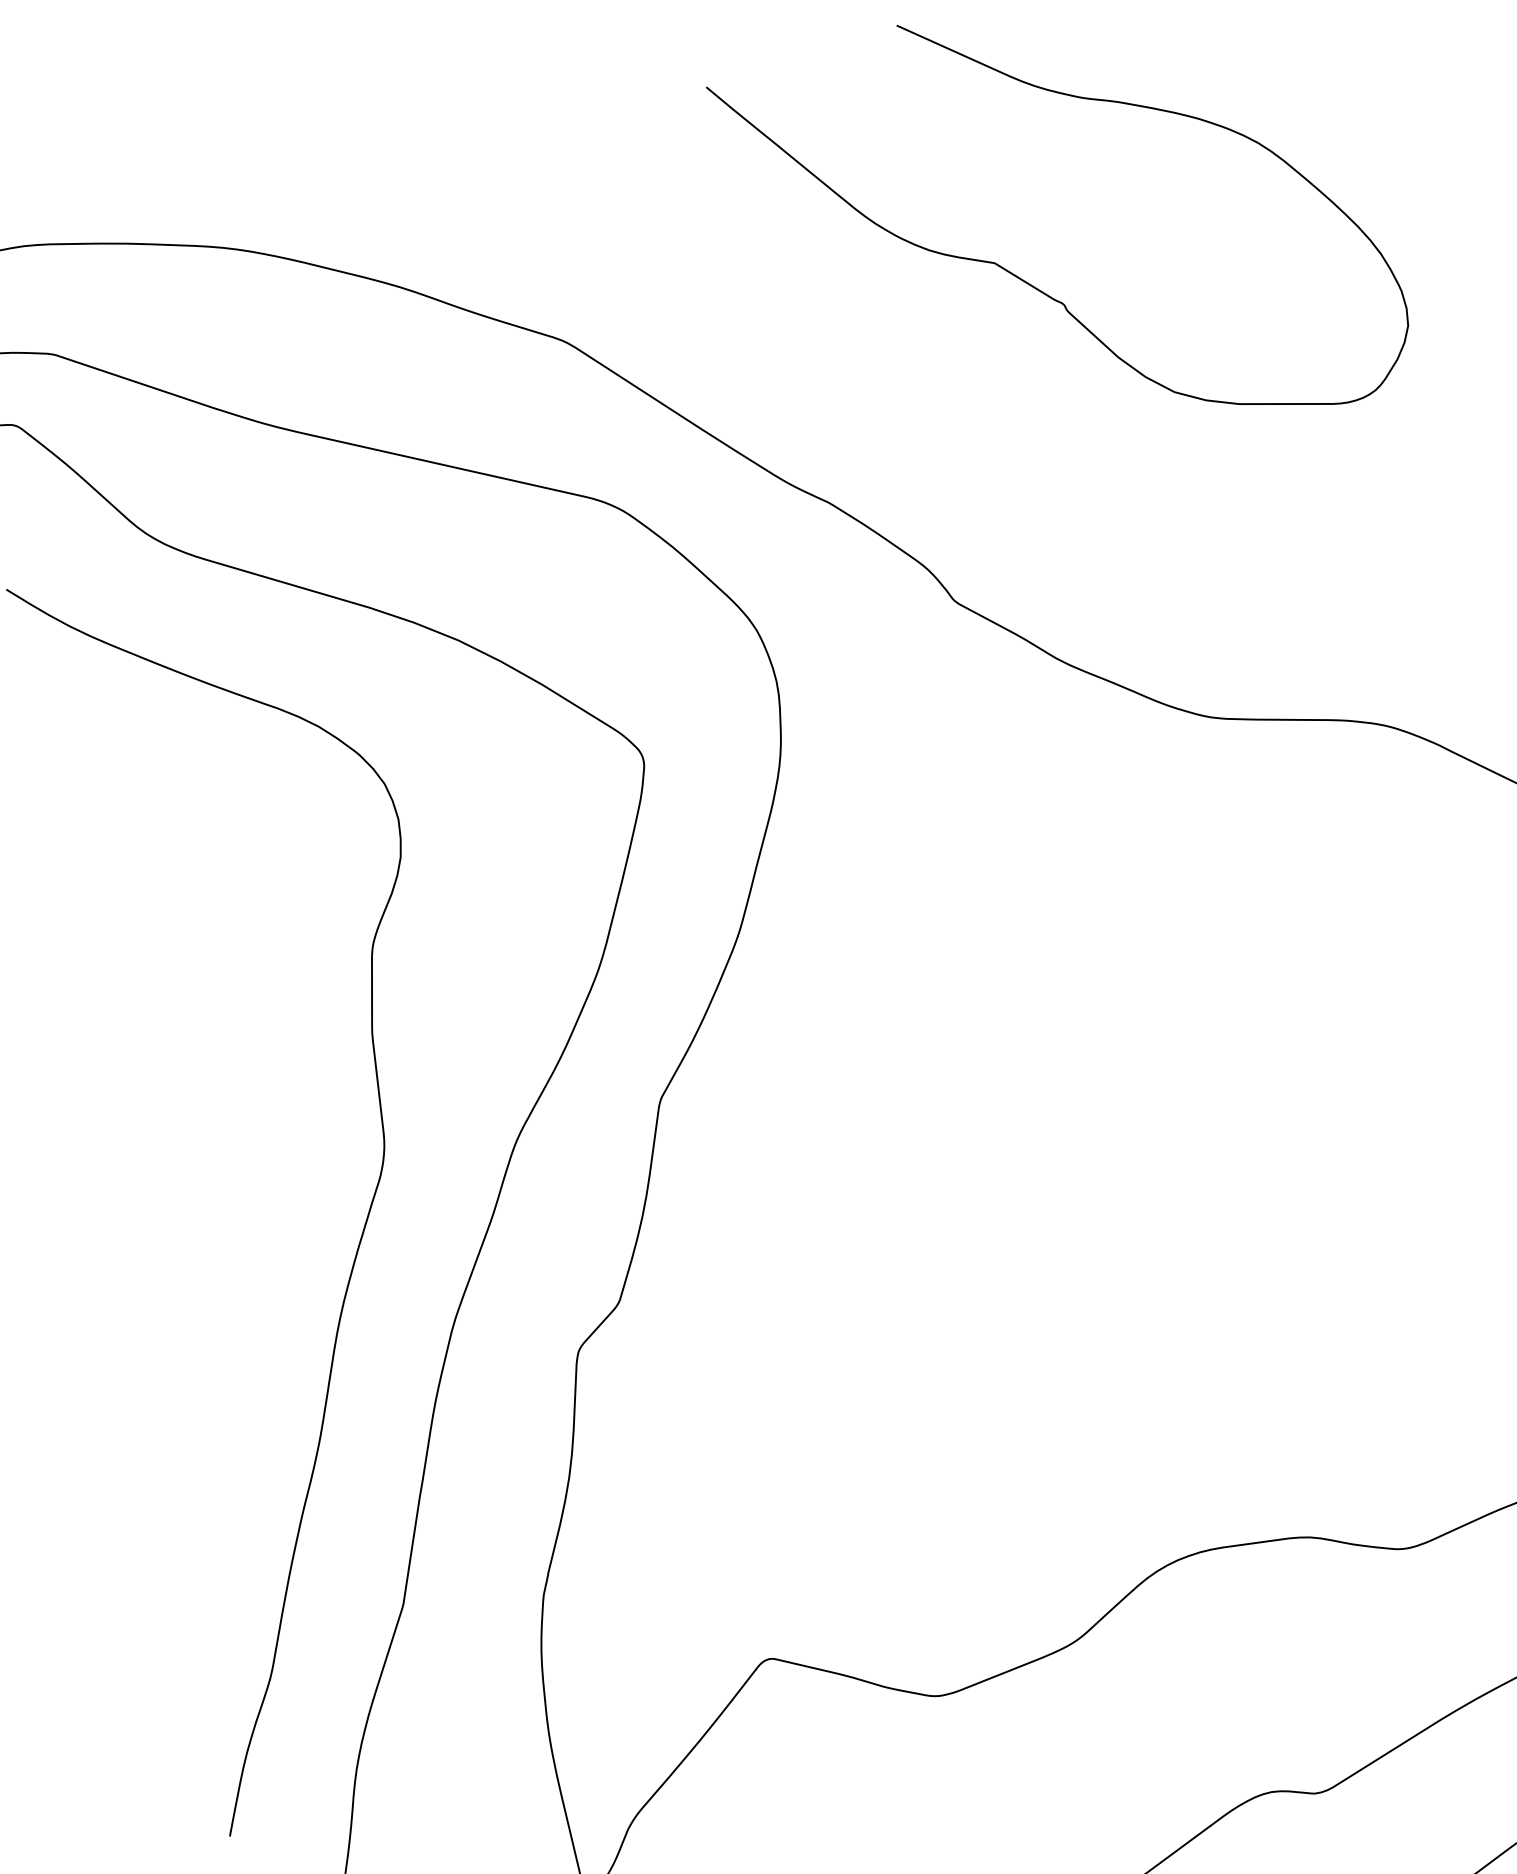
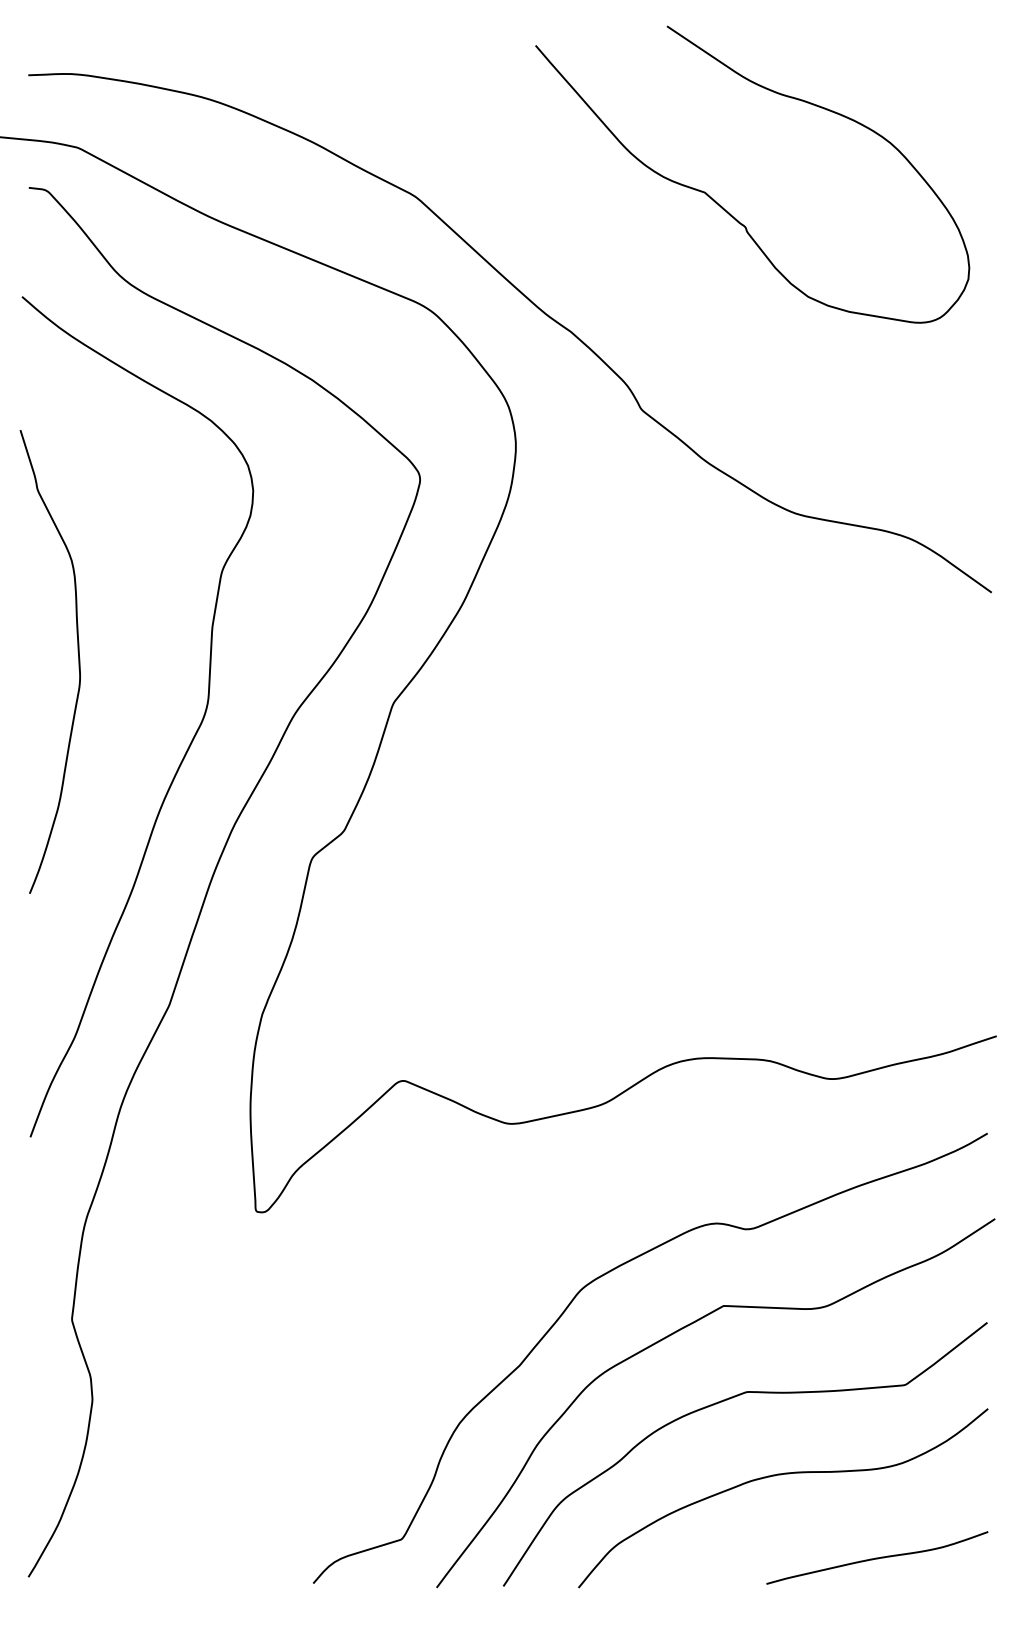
curve: (181, 1117) -> (78, 661), added

